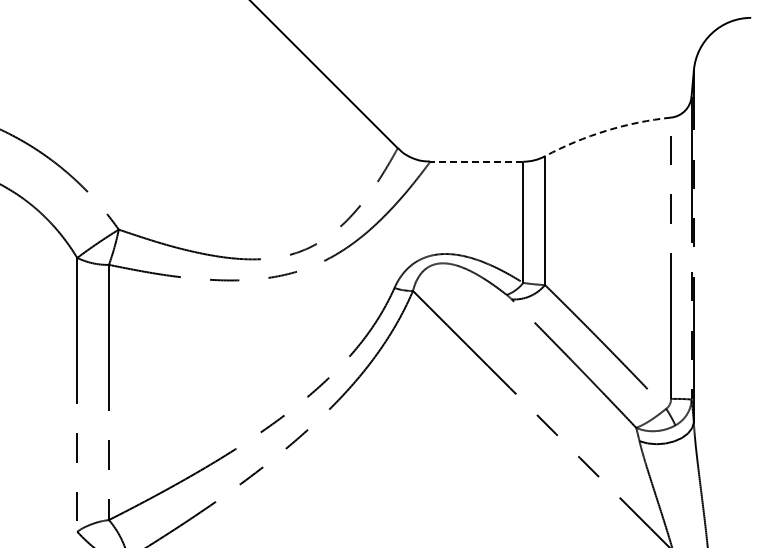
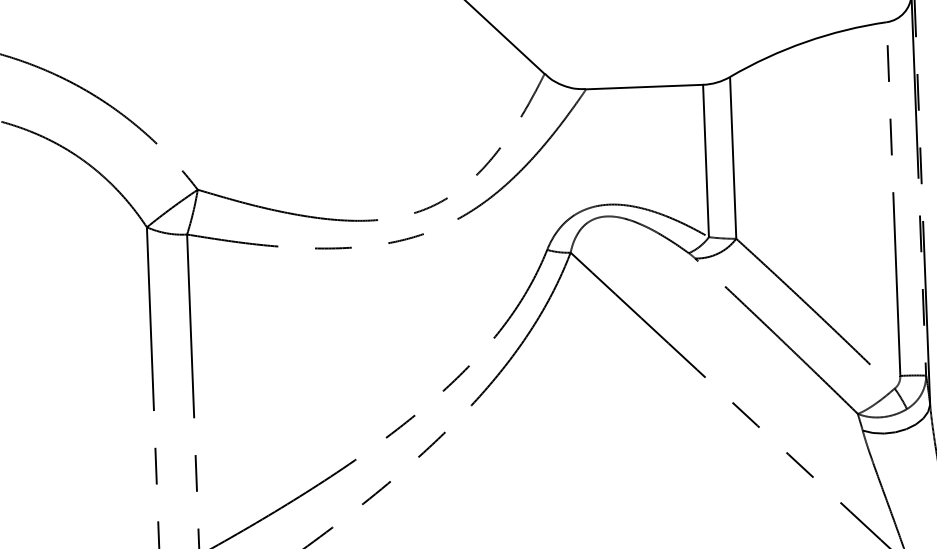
arc: (606, 130) -> (806, 41), dashed -> solid
line: (476, 161) -> (644, 86), dashed -> solid

